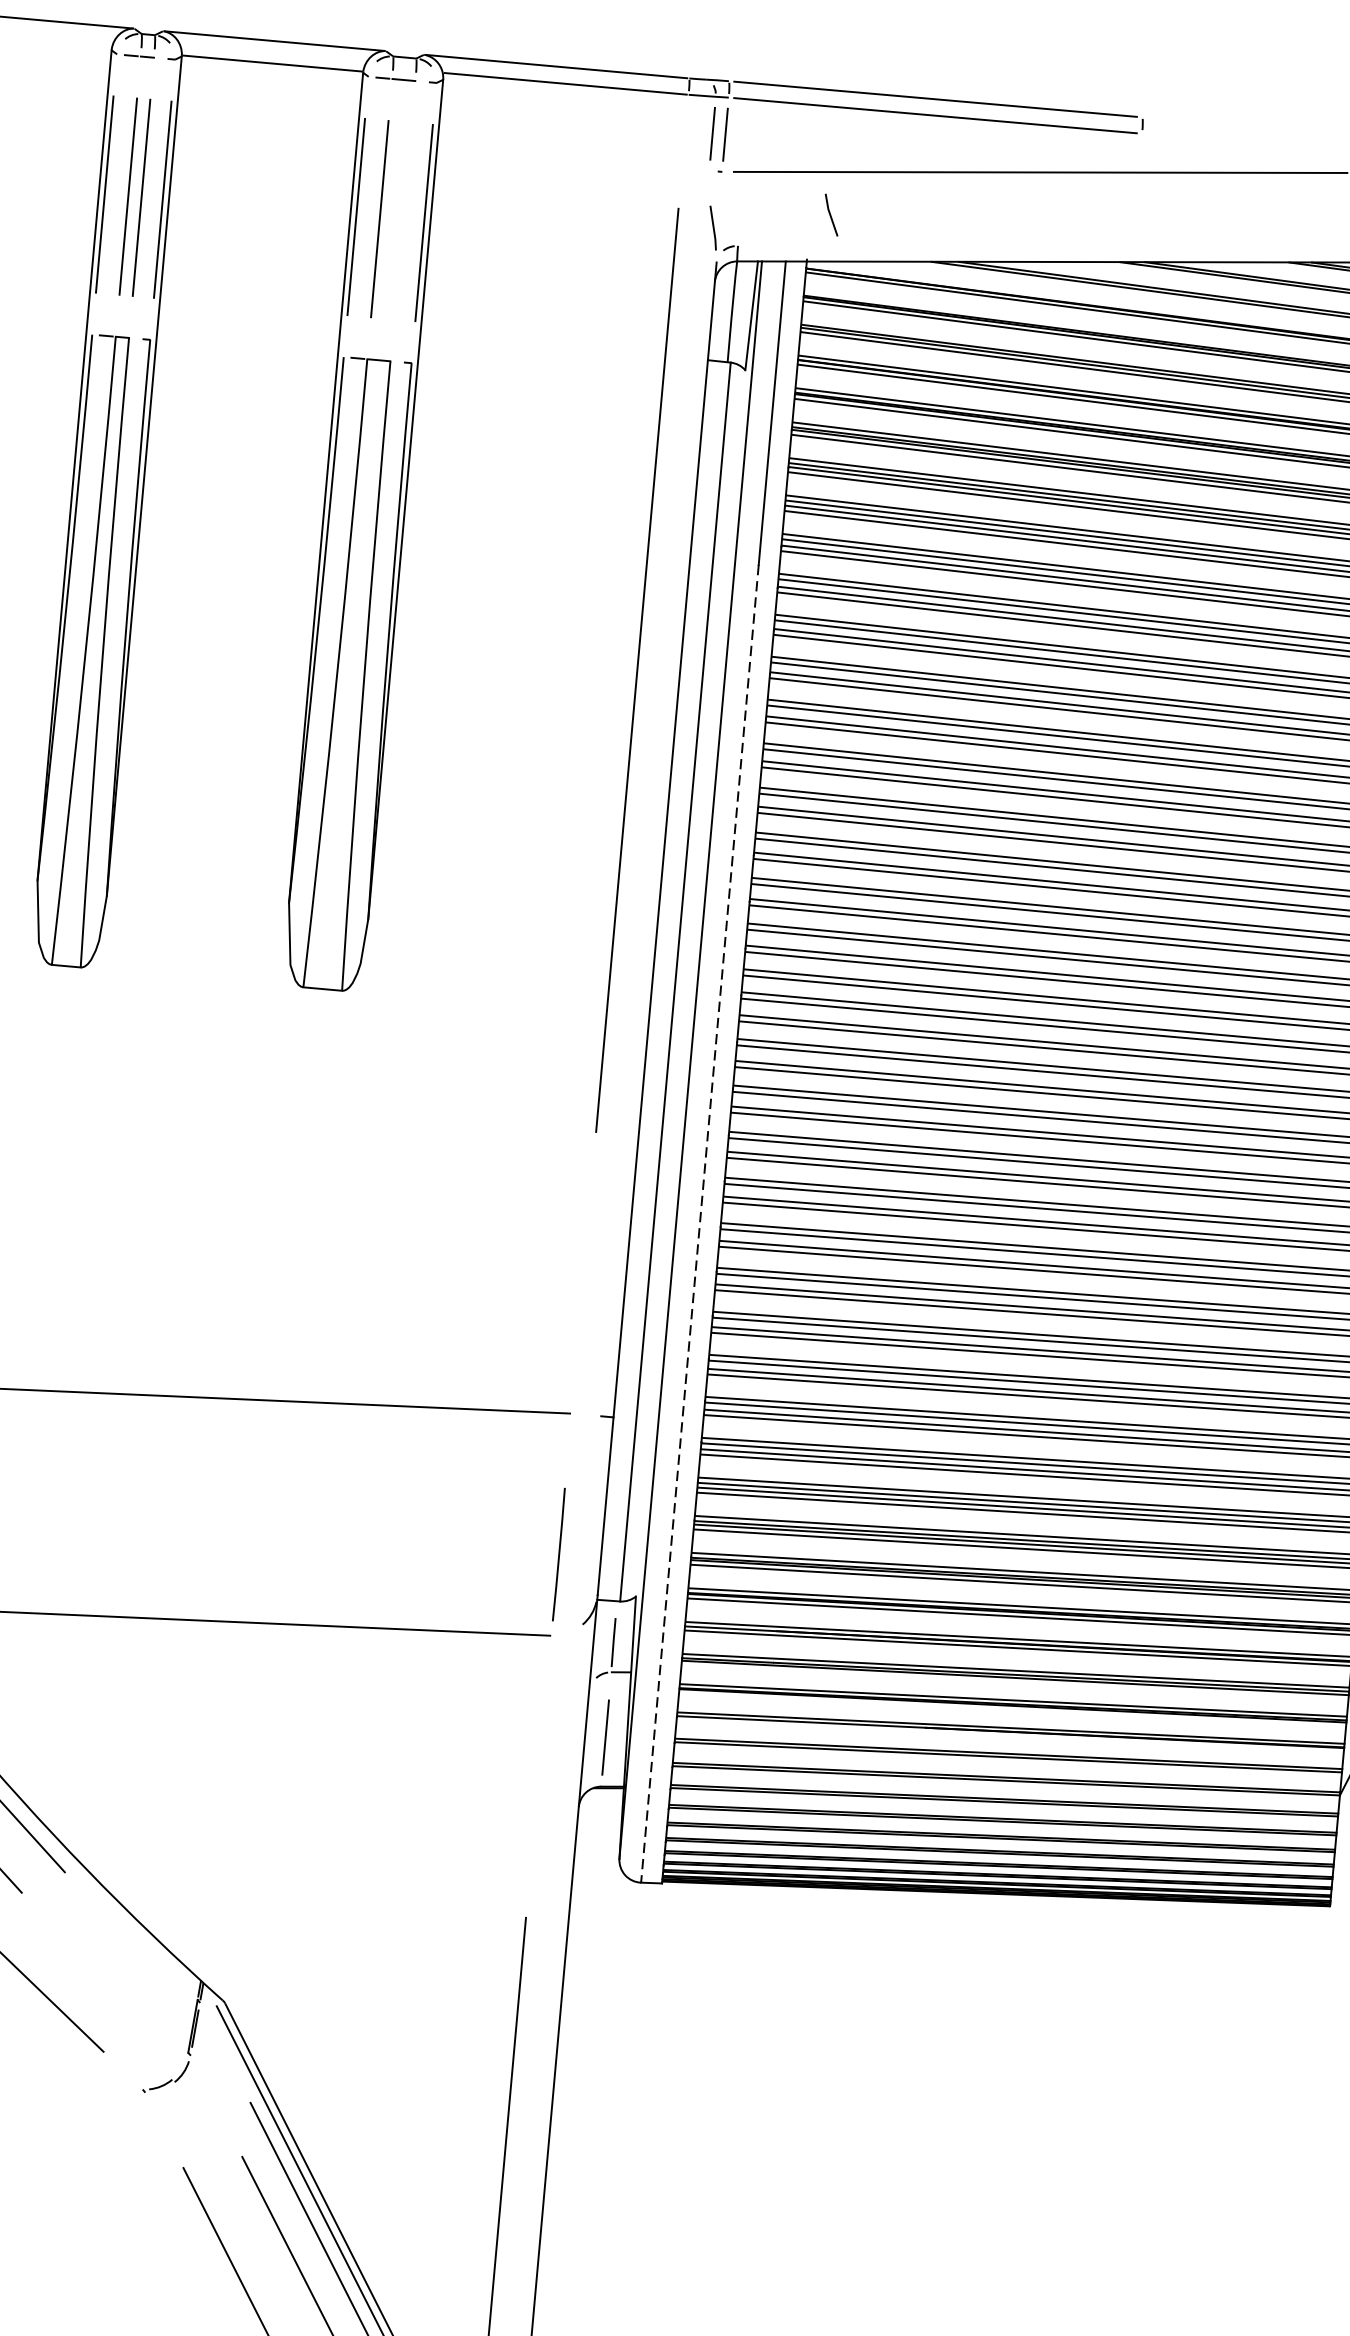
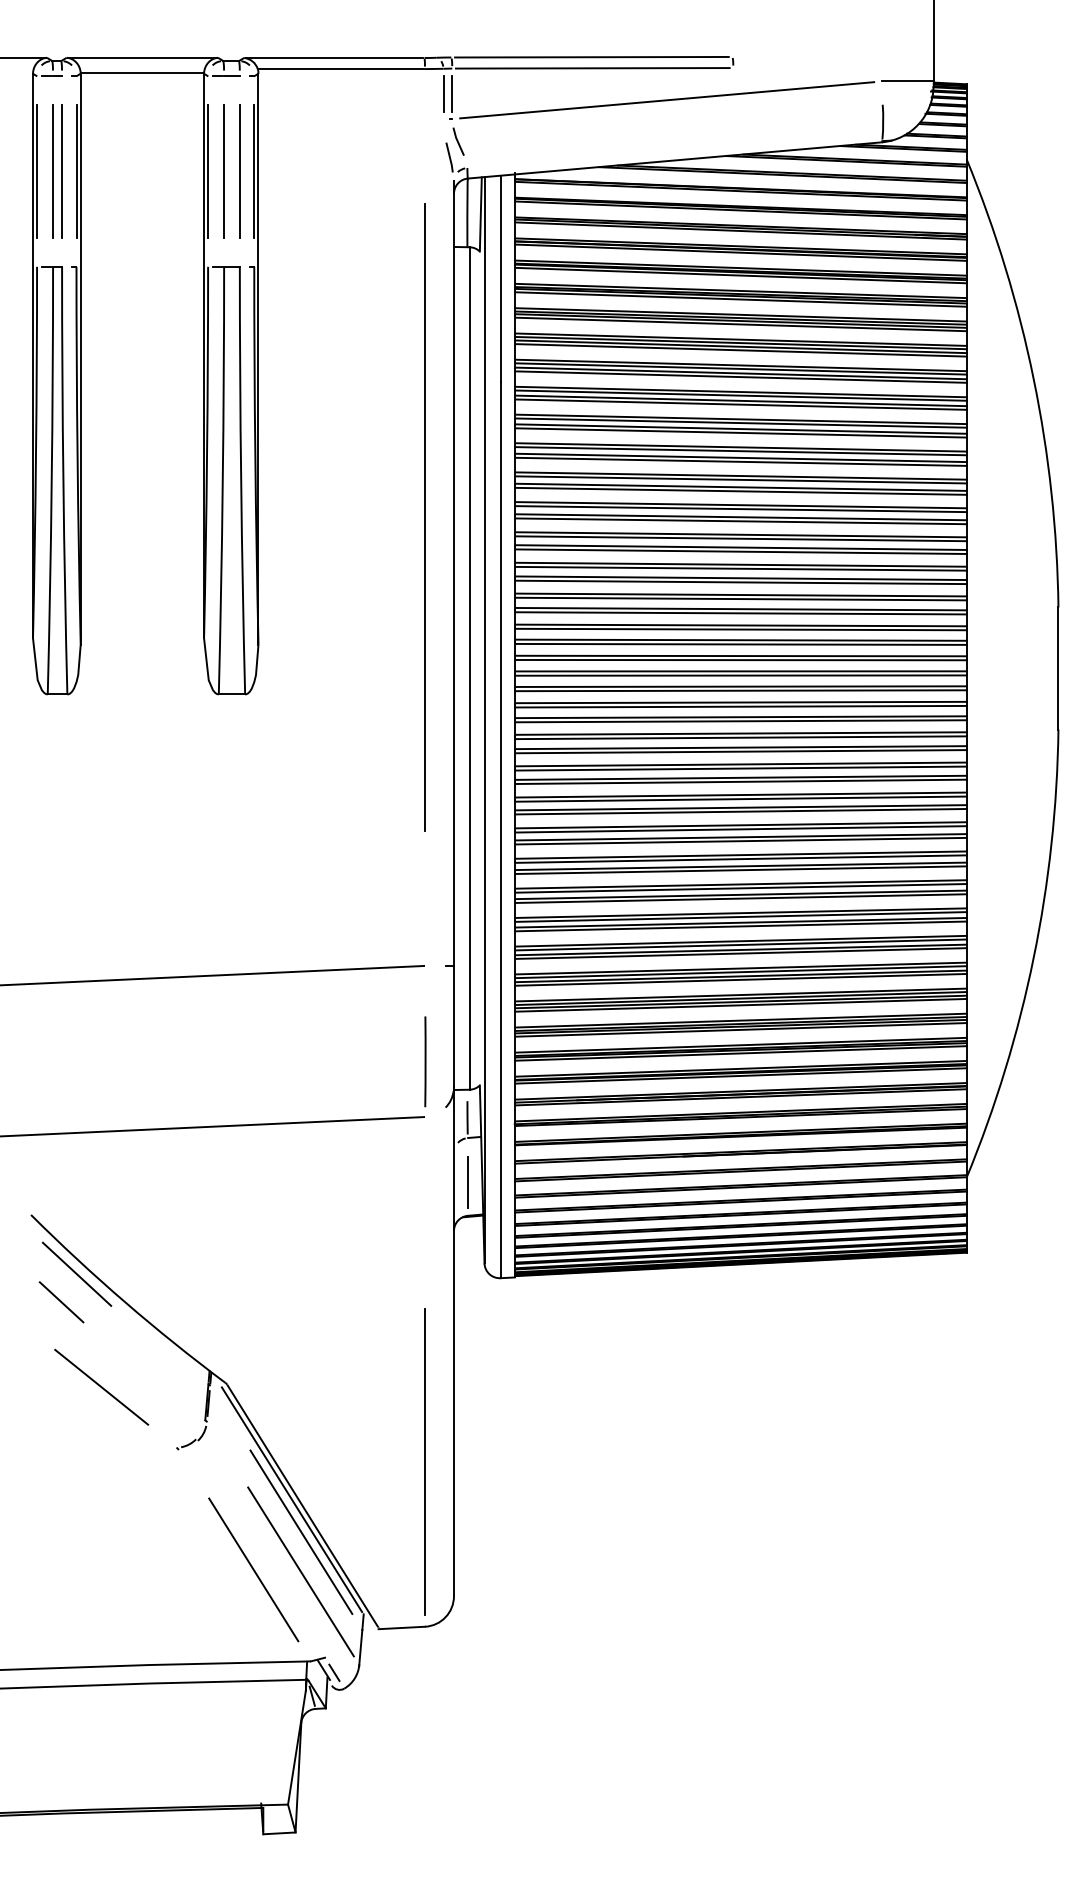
line: (831, 214) -> (458, 141), moved
line: (402, 221) -> (239, 171), added
line: (636, 670) -> (424, 517), moved
line: (699, 1224) -> (500, 830), dashed -> solid

